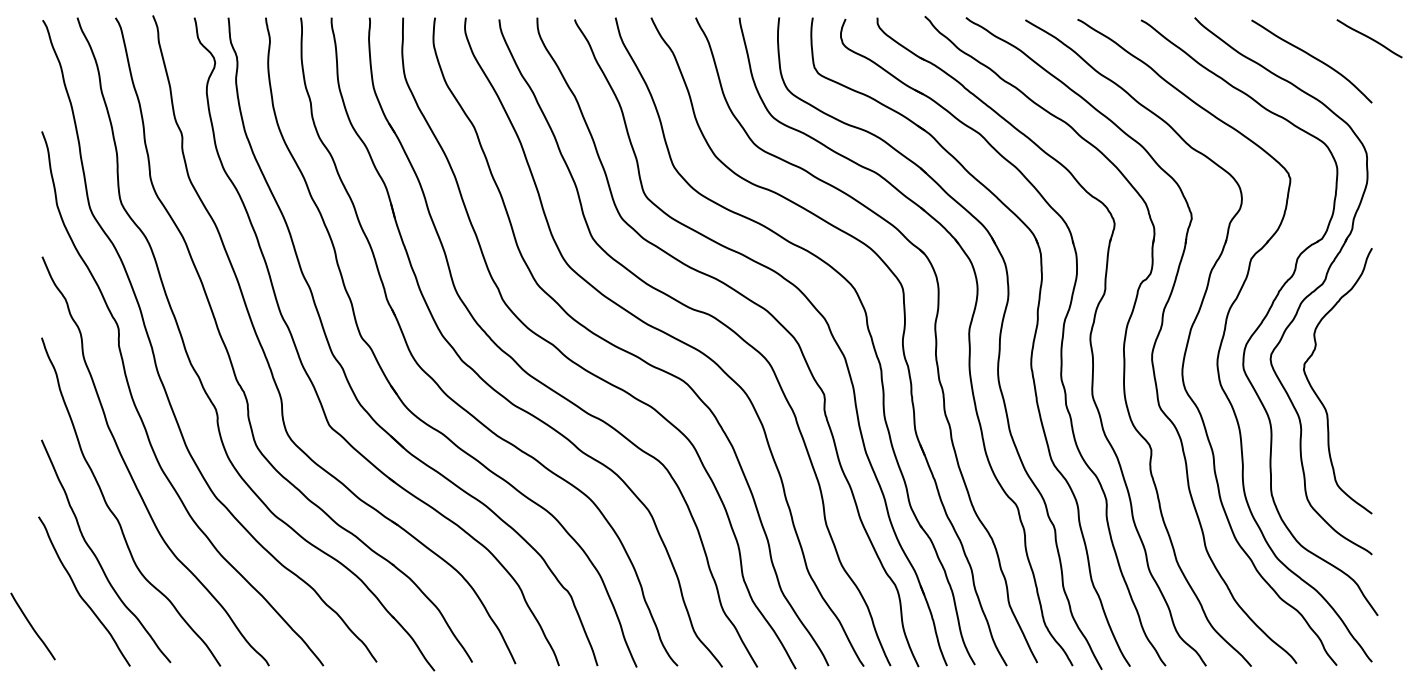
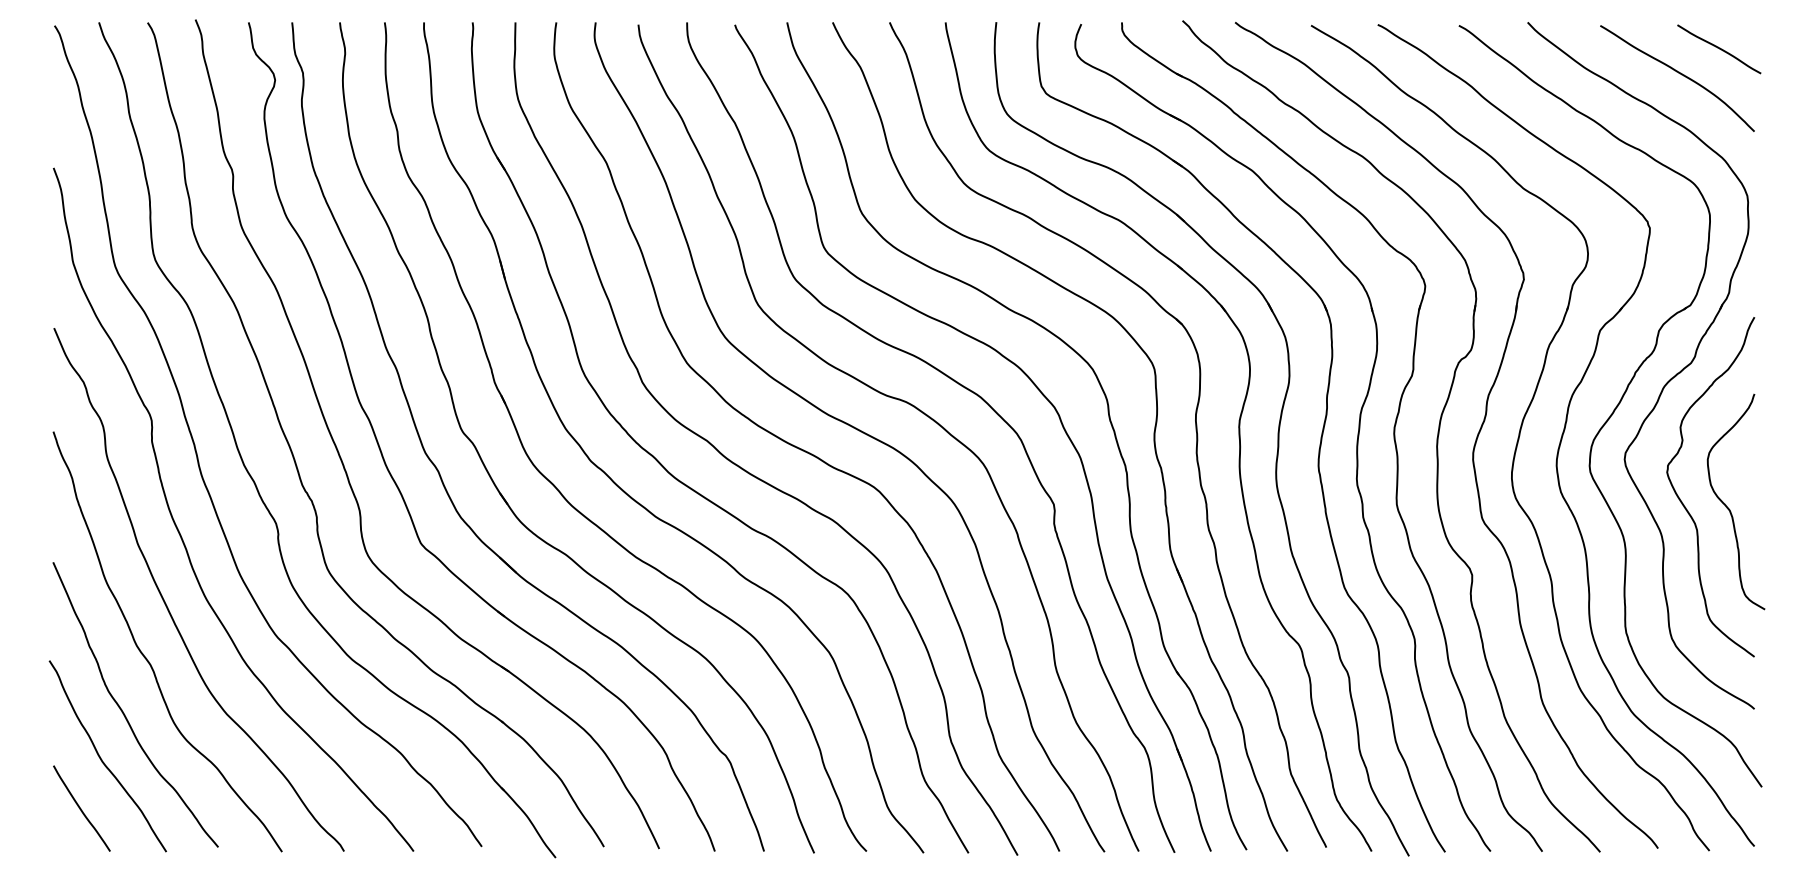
curve: (1369, 38) -> (1719, 49), moved
curve: (1352, 397) -> (1729, 508), added
curve: (32, 626) -> (81, 808), moved

